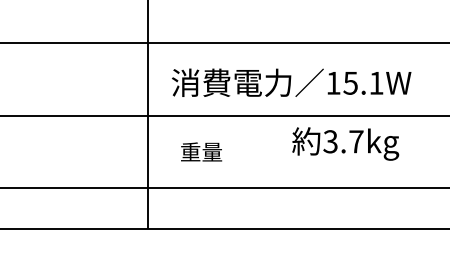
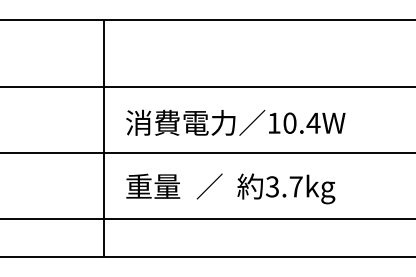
text: (363, 82) -> (301, 122), 15.1W -> 10.4W
text: (345, 143) -> (286, 188), moved
part: (201, 151) -> (153, 185), size x1.43
line: (262, 152) -> (209, 186), added

